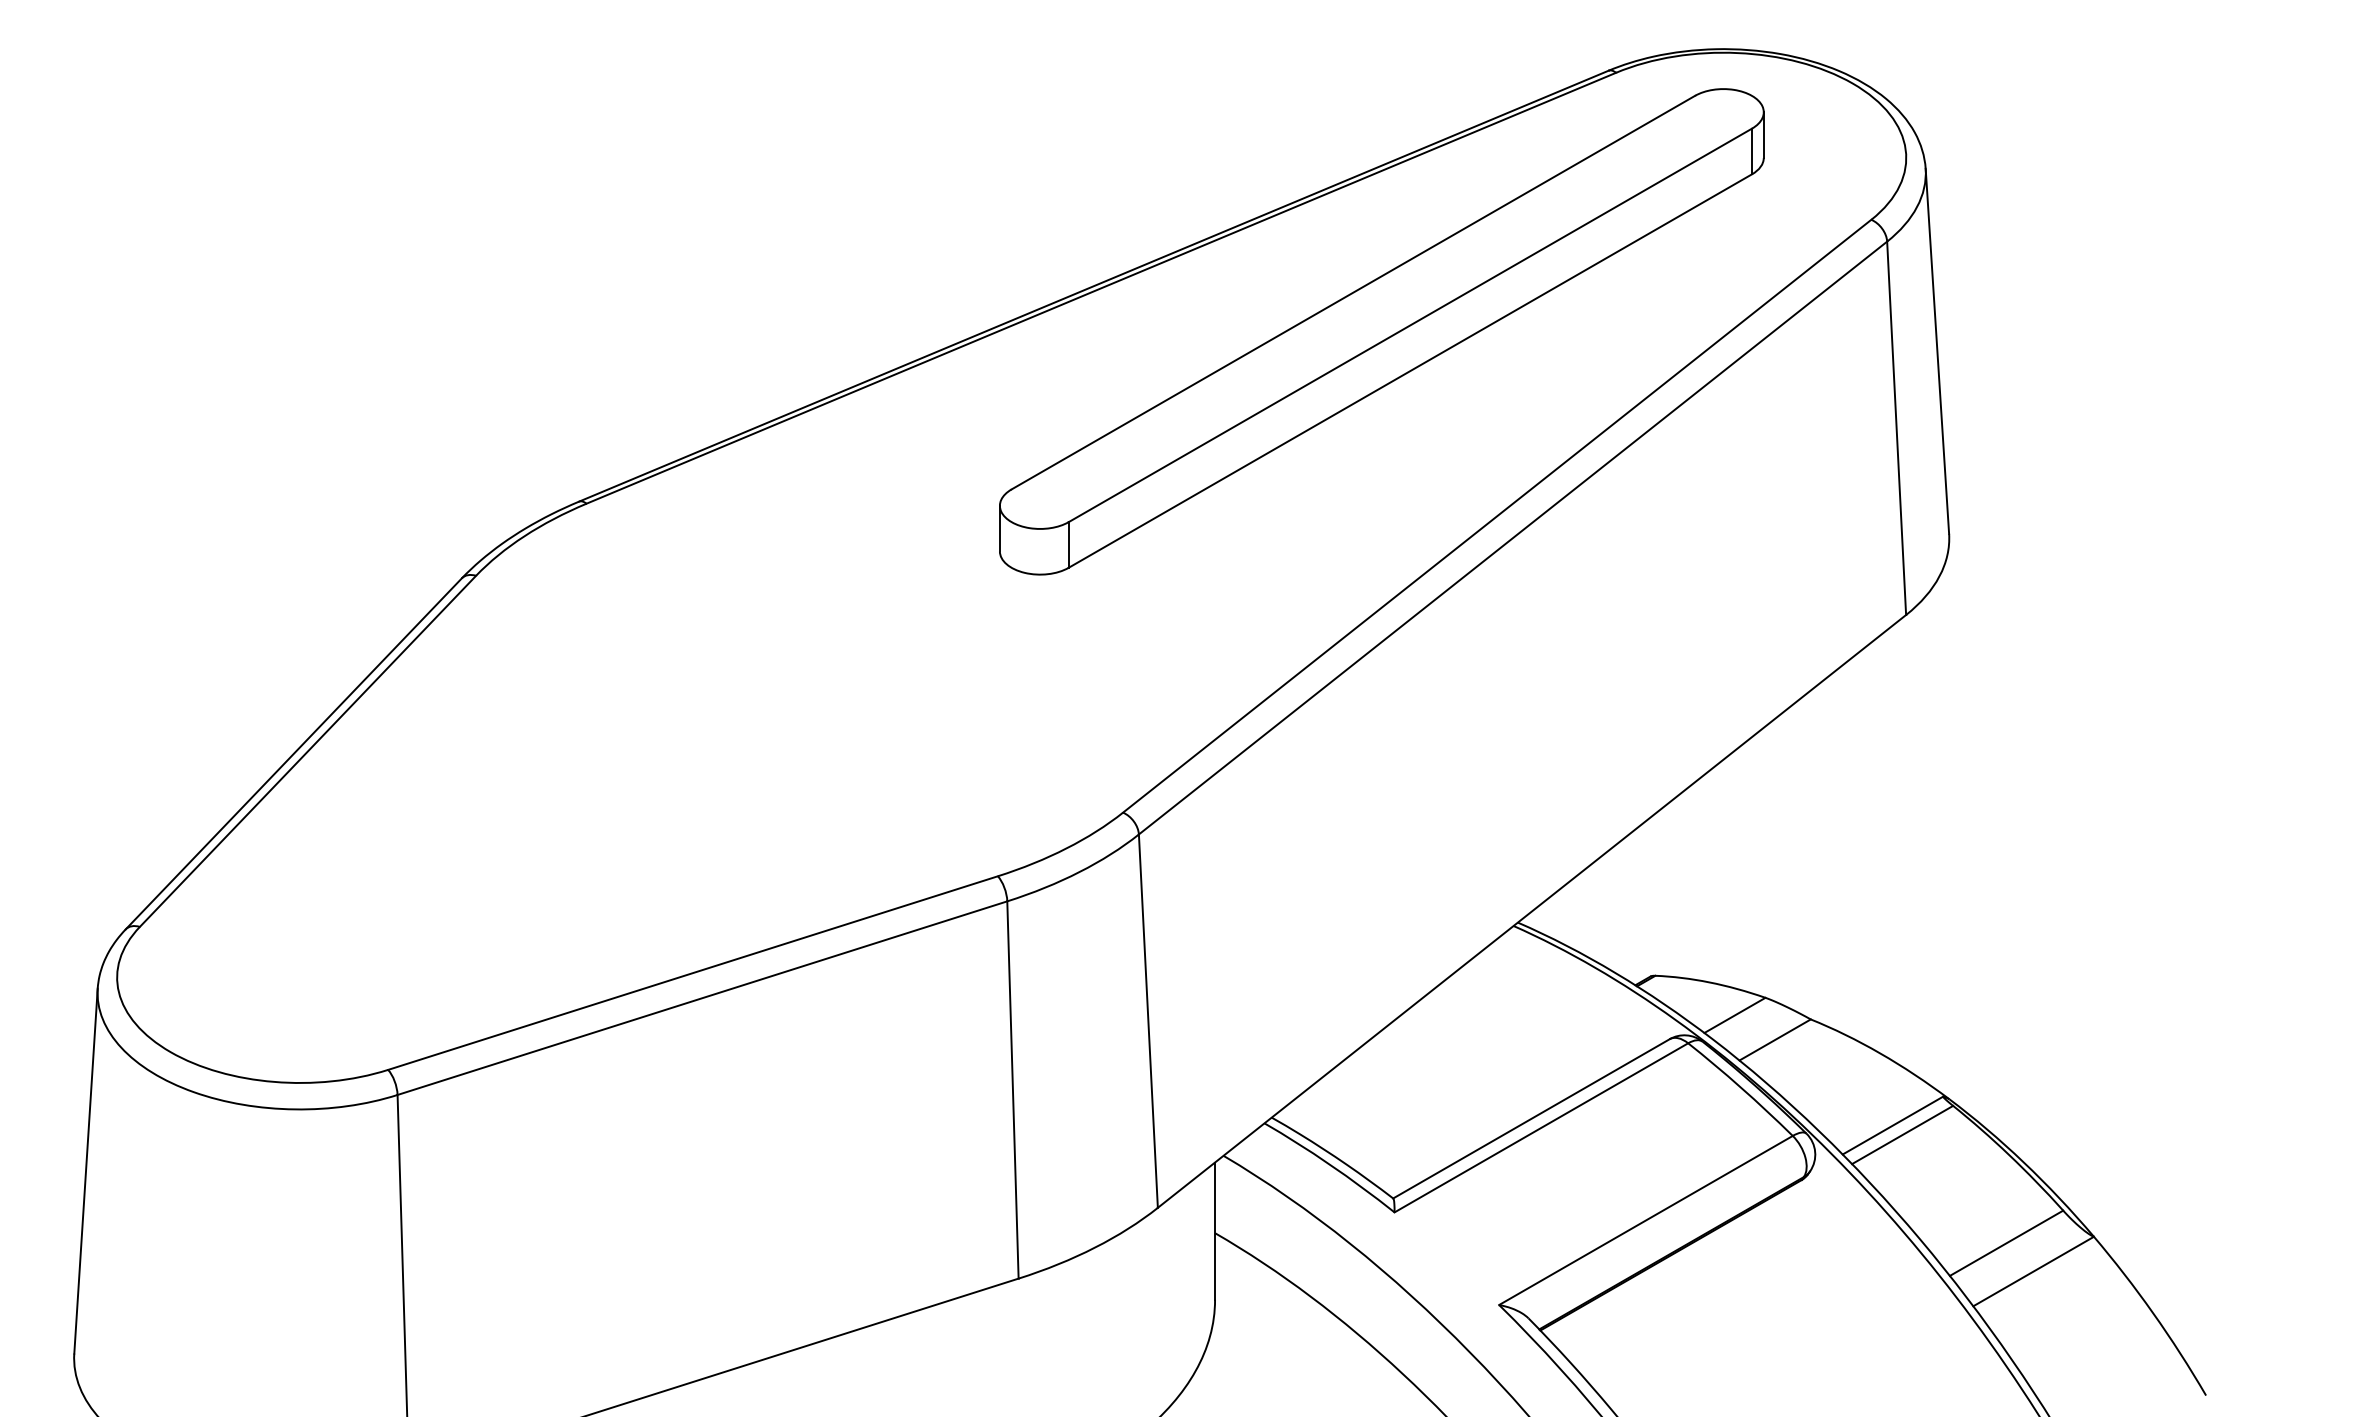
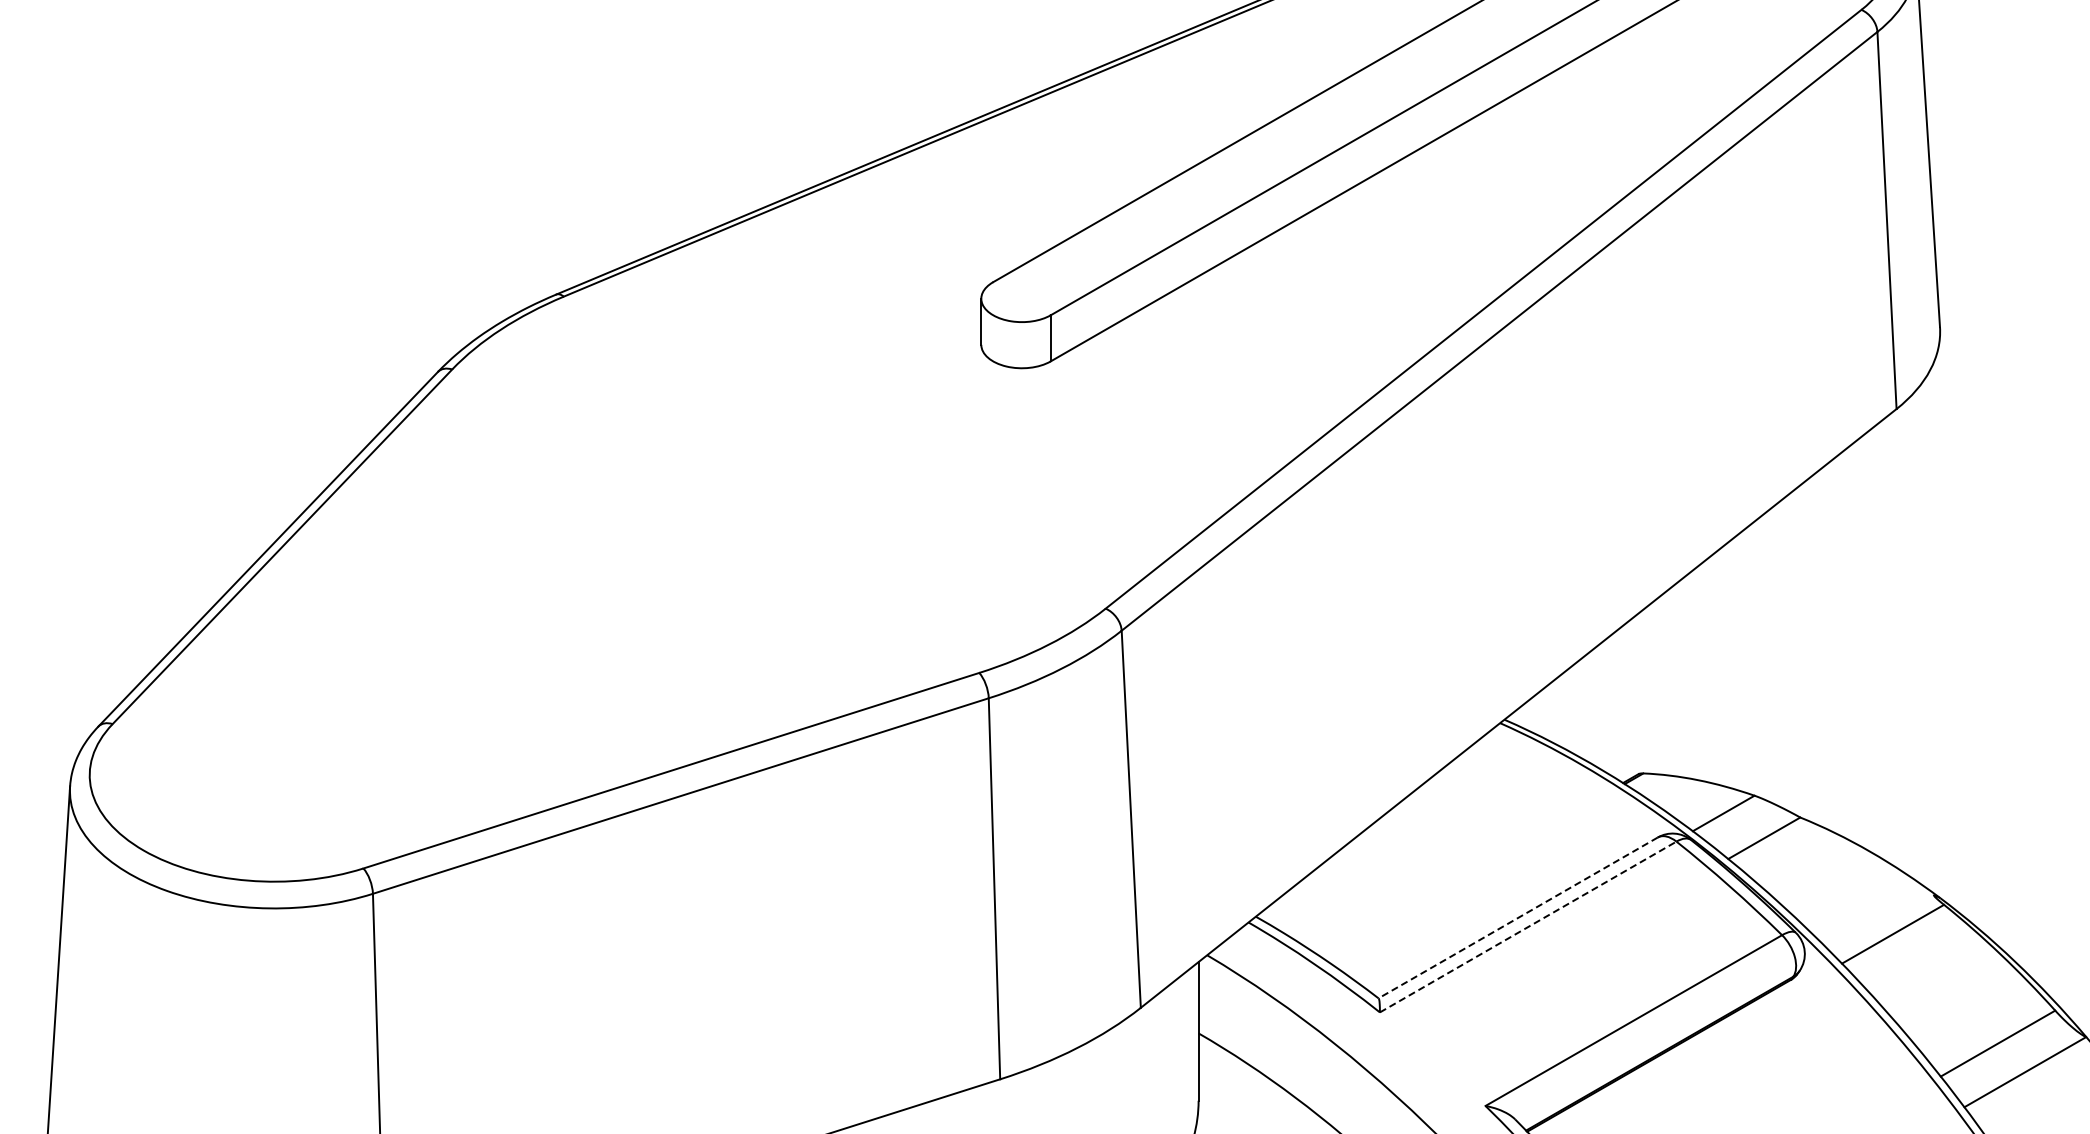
line: (1531, 1118) -> (1518, 917), solid -> dashed
line: (1892, 1125) -> (1882, 924), removed
line: (1541, 1127) -> (1528, 926), solid -> dashed

